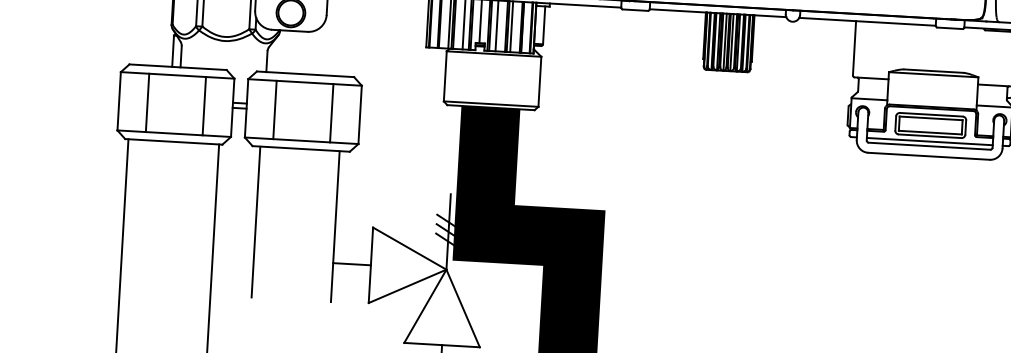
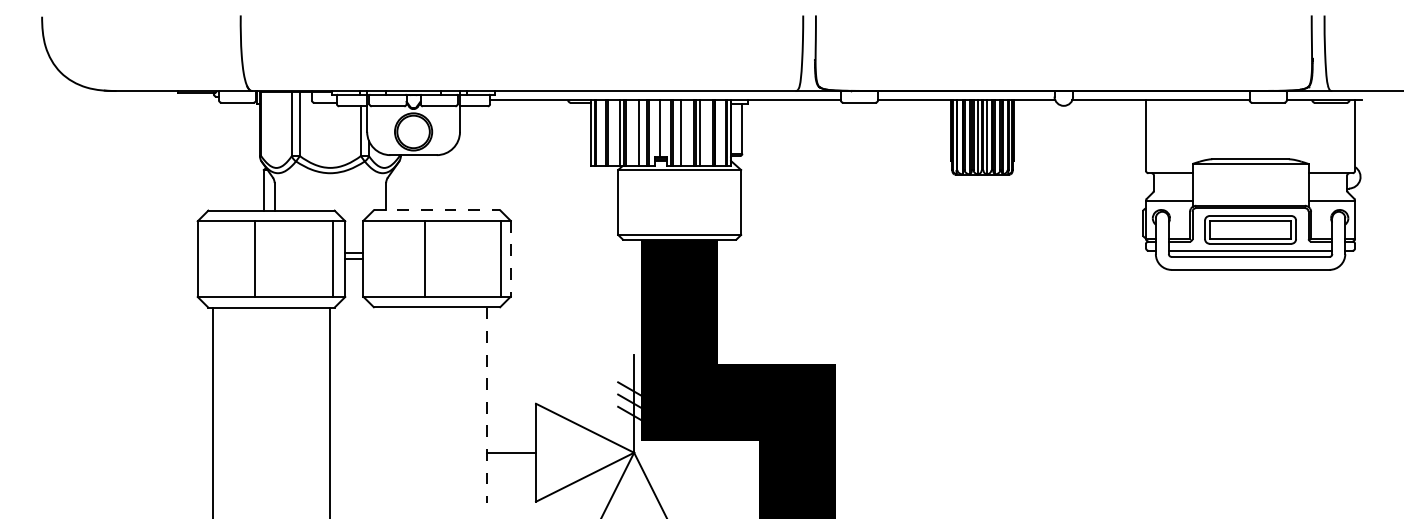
line: (305, 74) -> (437, 210), solid -> dashed
line: (147, 103) -> (254, 259), moved
line: (204, 106) -> (333, 259), moved
line: (275, 109) -> (425, 258), moved
line: (331, 113) -> (500, 258), moved
line: (359, 114) -> (510, 258), solid -> dashed
line: (255, 222) -> (383, 405), removed
line: (335, 226) -> (487, 405), solid -> dashed

